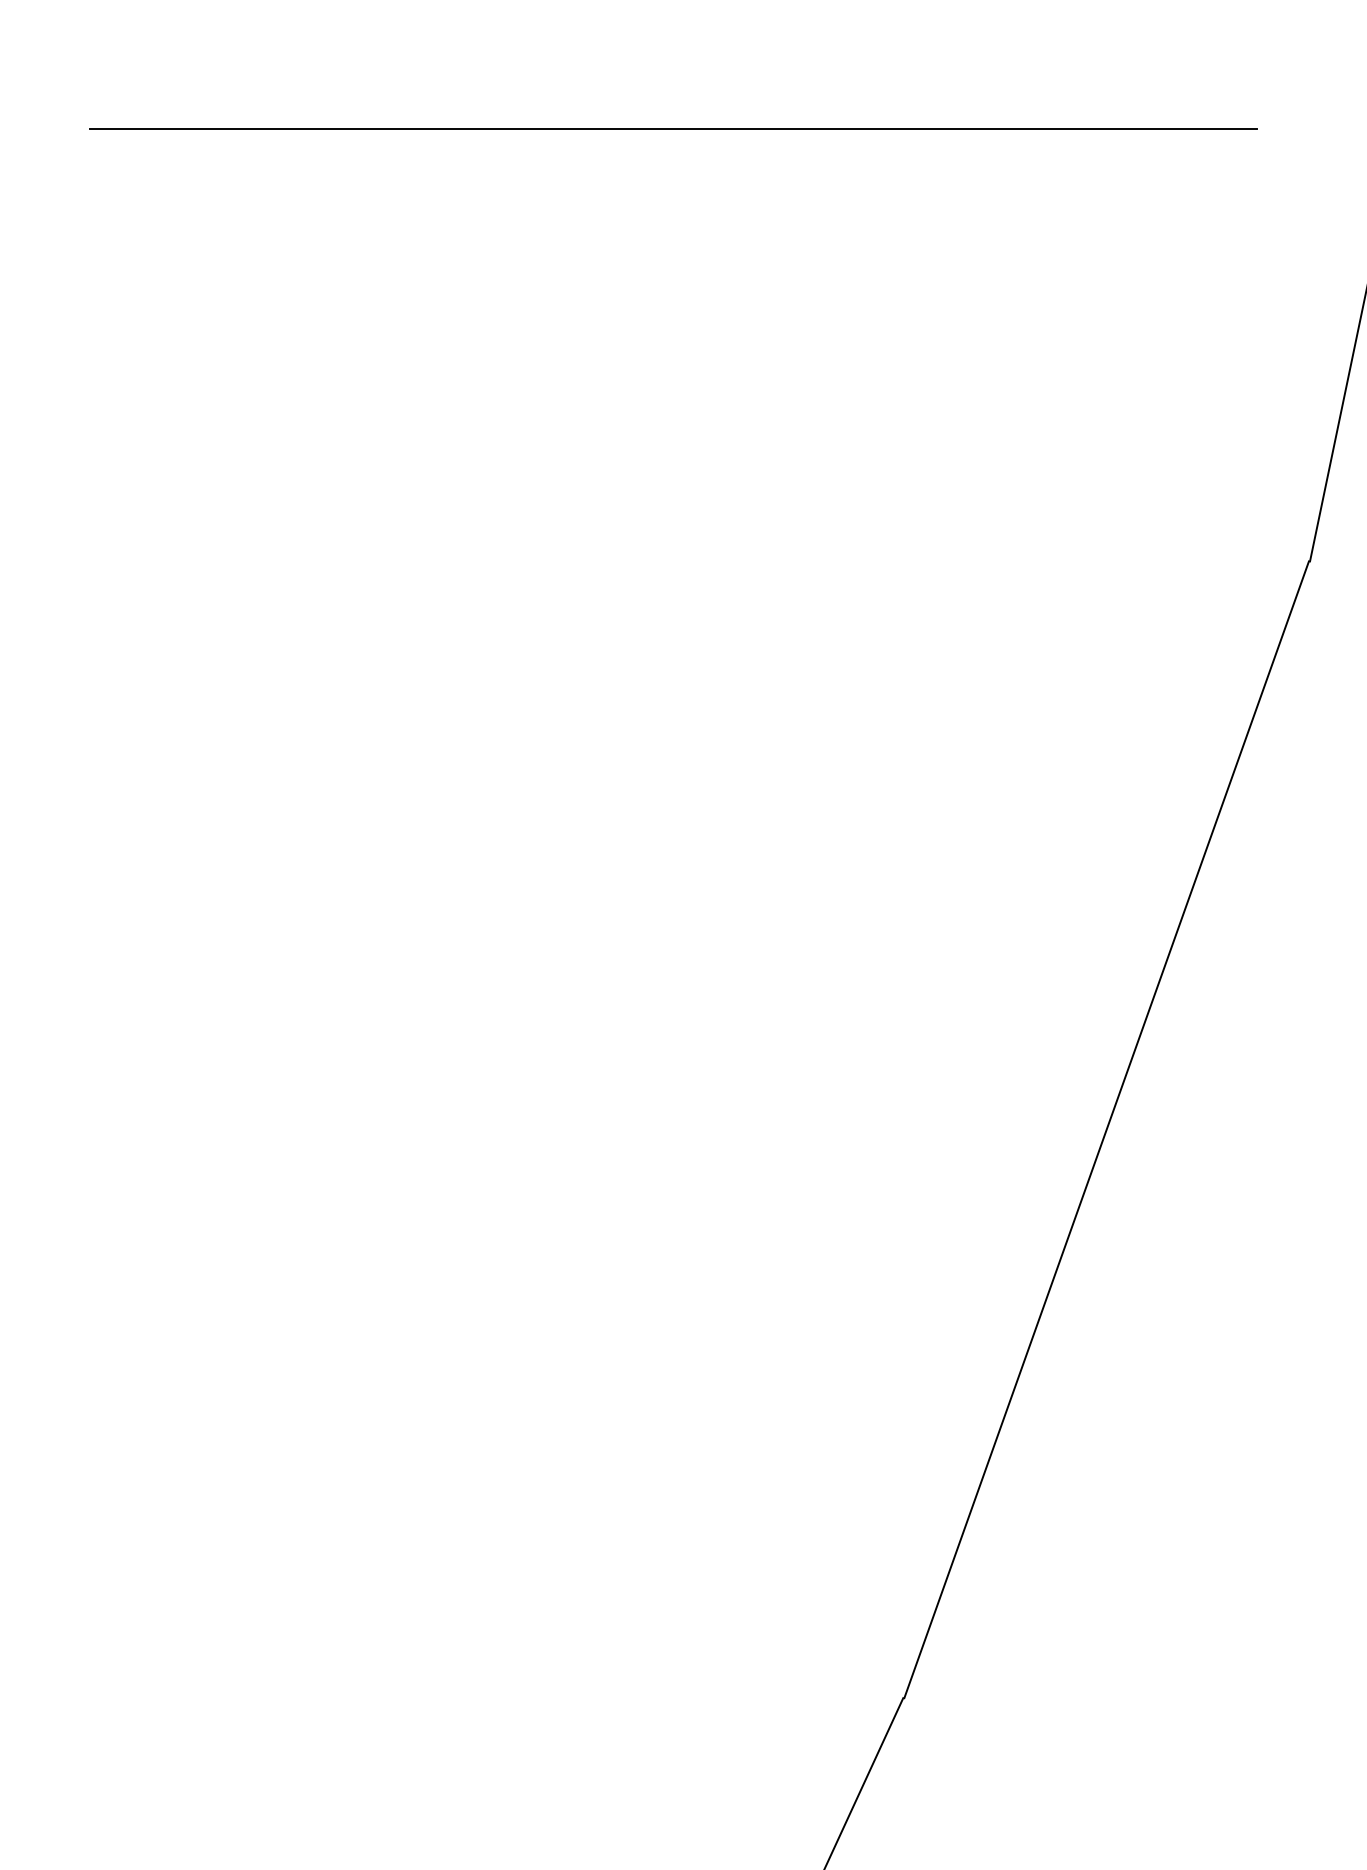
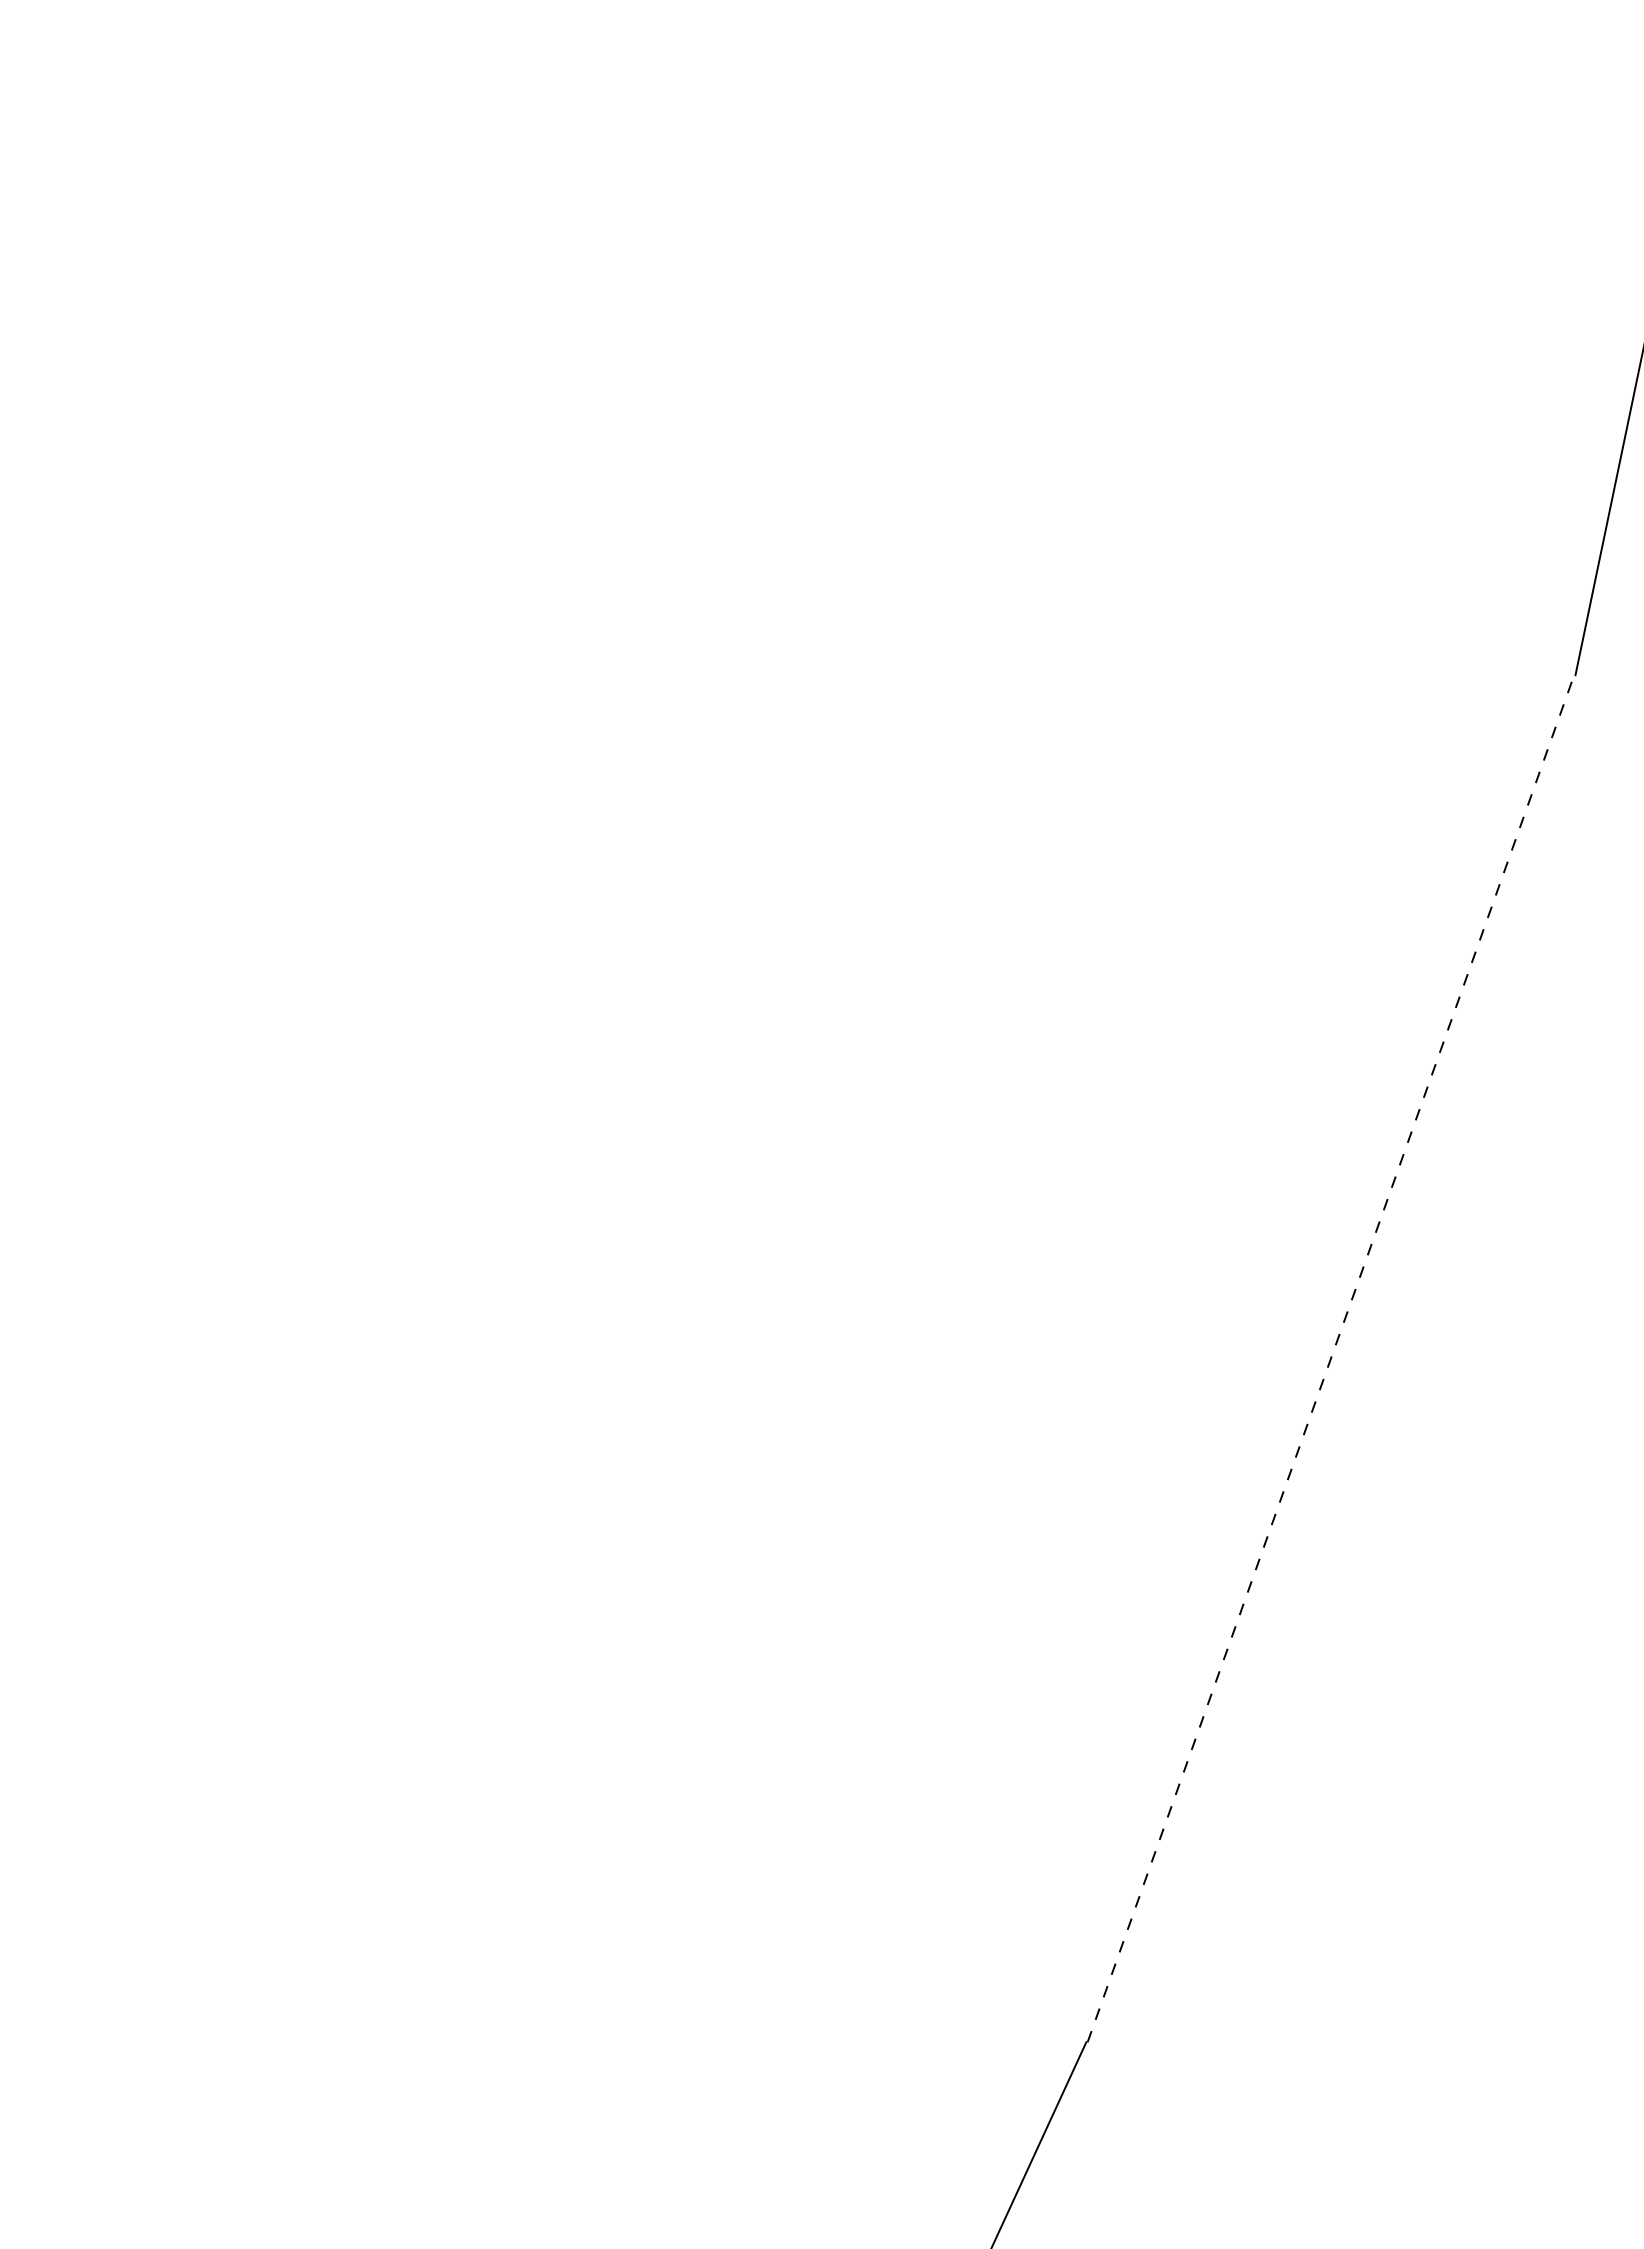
line: (673, 129) -> (810, 155), removed
line: (1106, 1129) -> (1330, 1358), solid -> dashed

